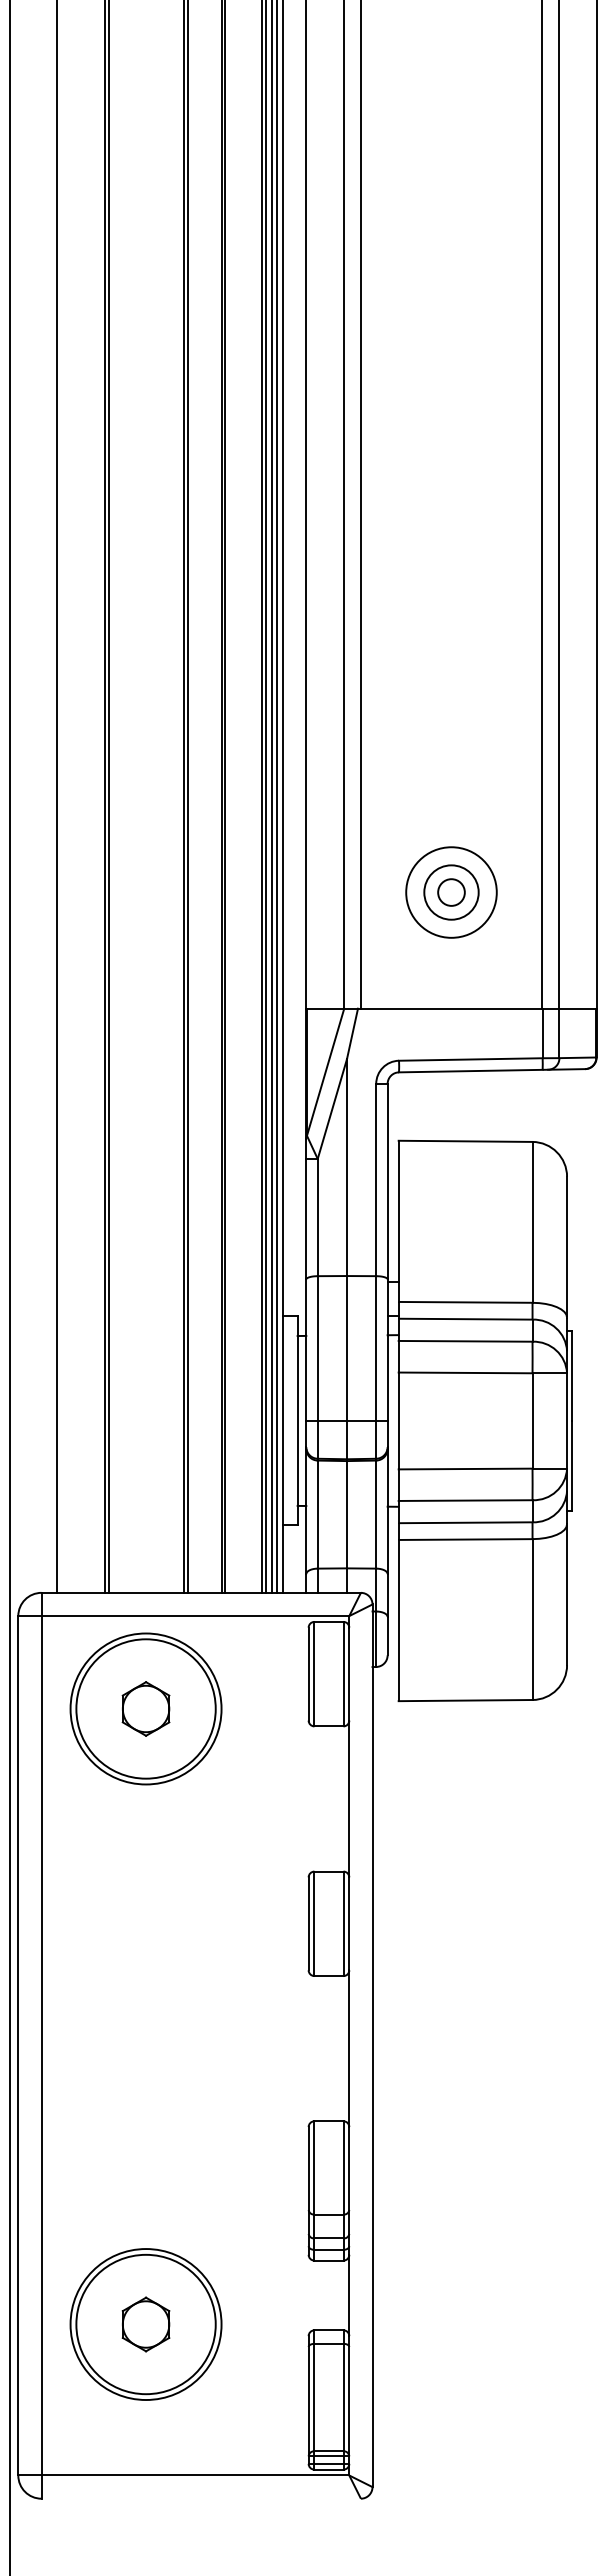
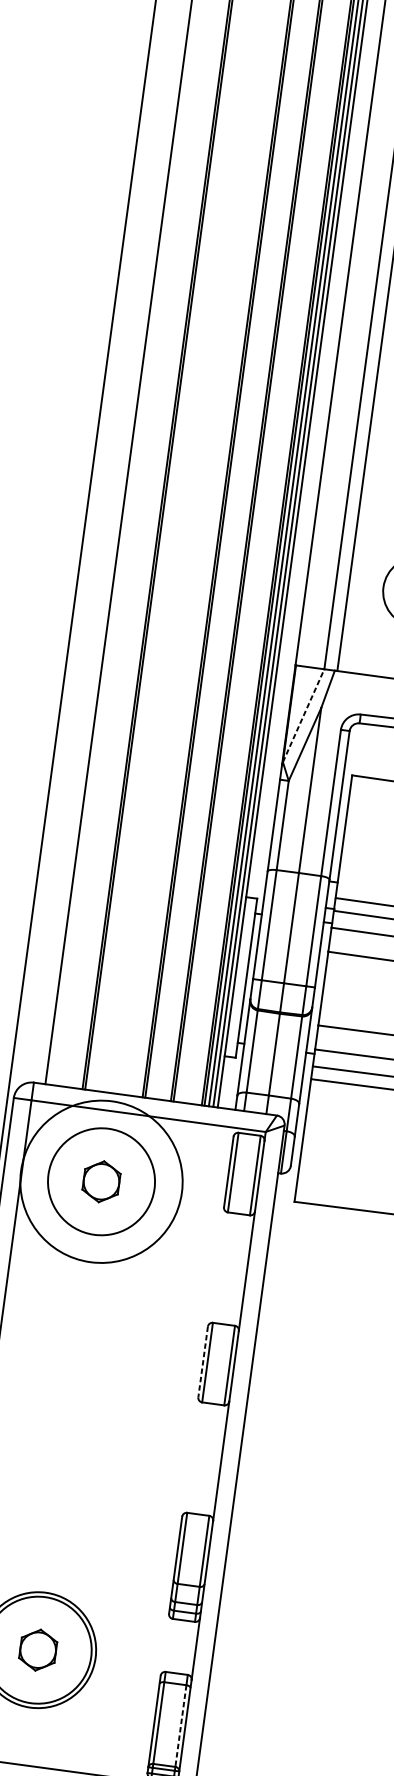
line: (325, 1071) -> (303, 715), solid -> dashed
circle: (145, 1708) -> (101, 1181), size x1.4
line: (308, 1924) -> (202, 1362), solid -> dashed
line: (343, 2397) -> (180, 1726), solid -> dashed

